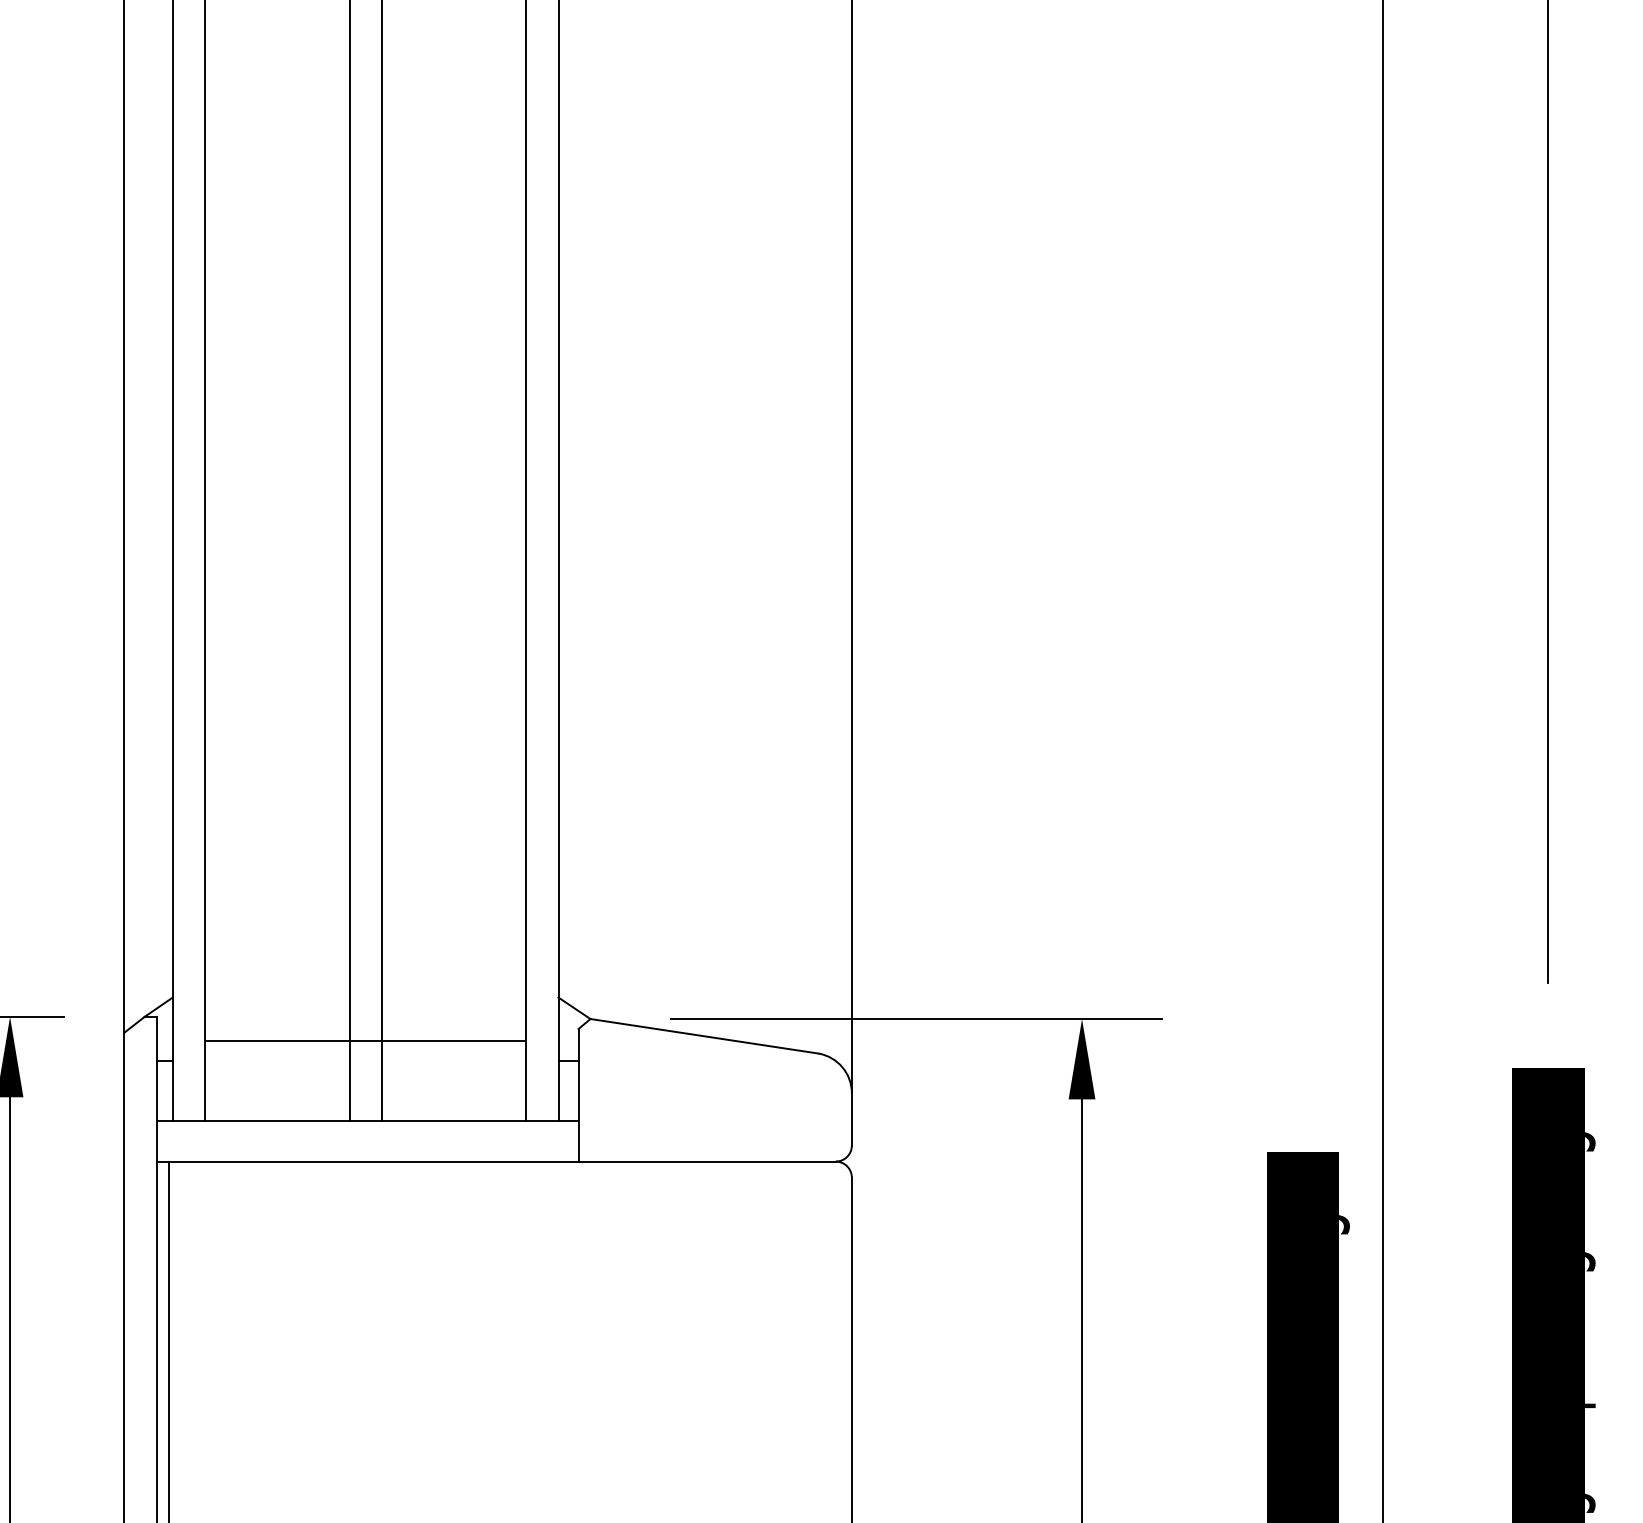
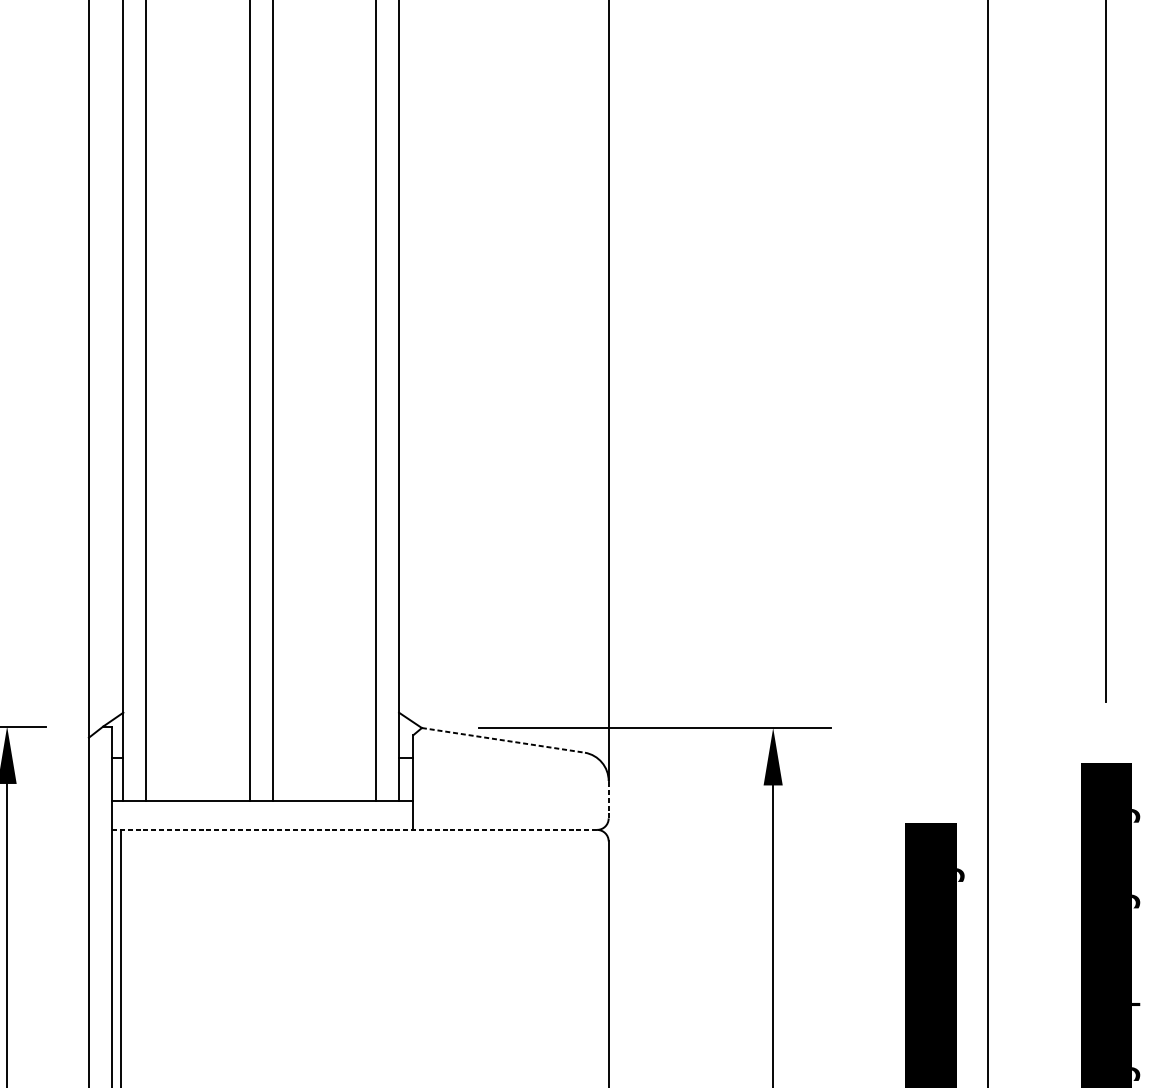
line: (705, 1036) -> (504, 740), solid -> dashed
line: (365, 1041) -> (261, 744), removed
line: (851, 1118) -> (608, 799), solid -> dashed
line: (496, 1161) -> (354, 829), solid -> dashed

